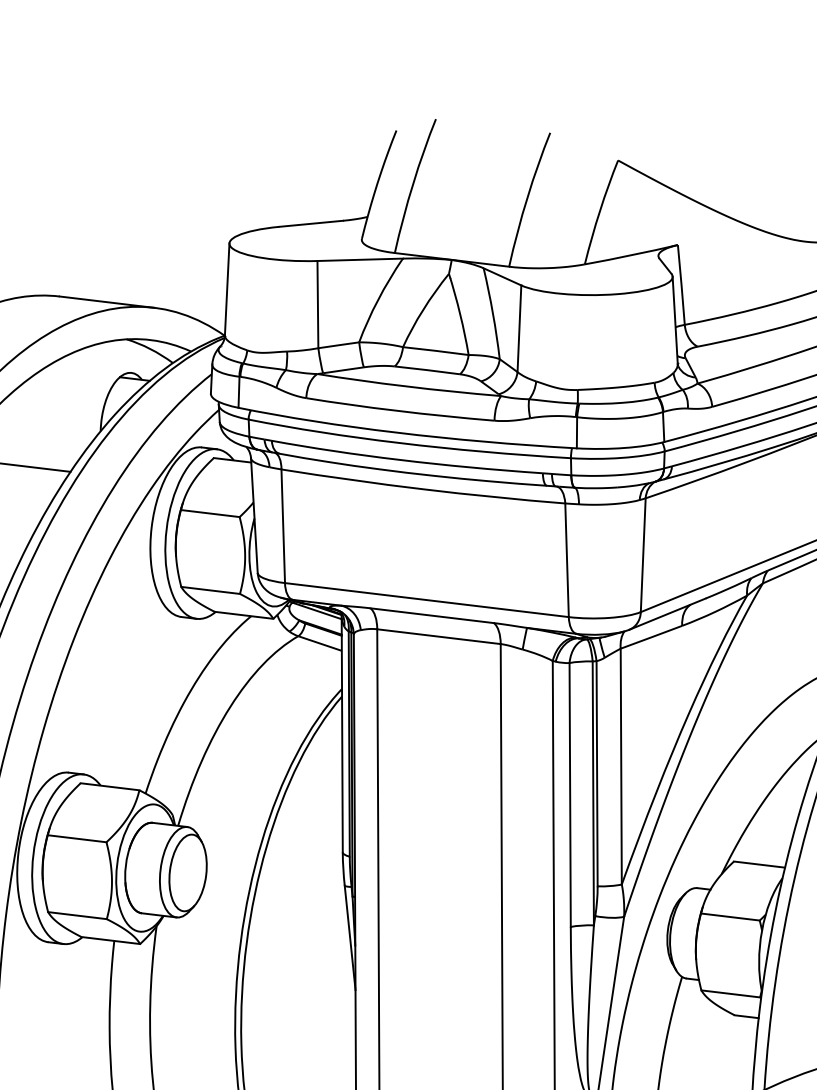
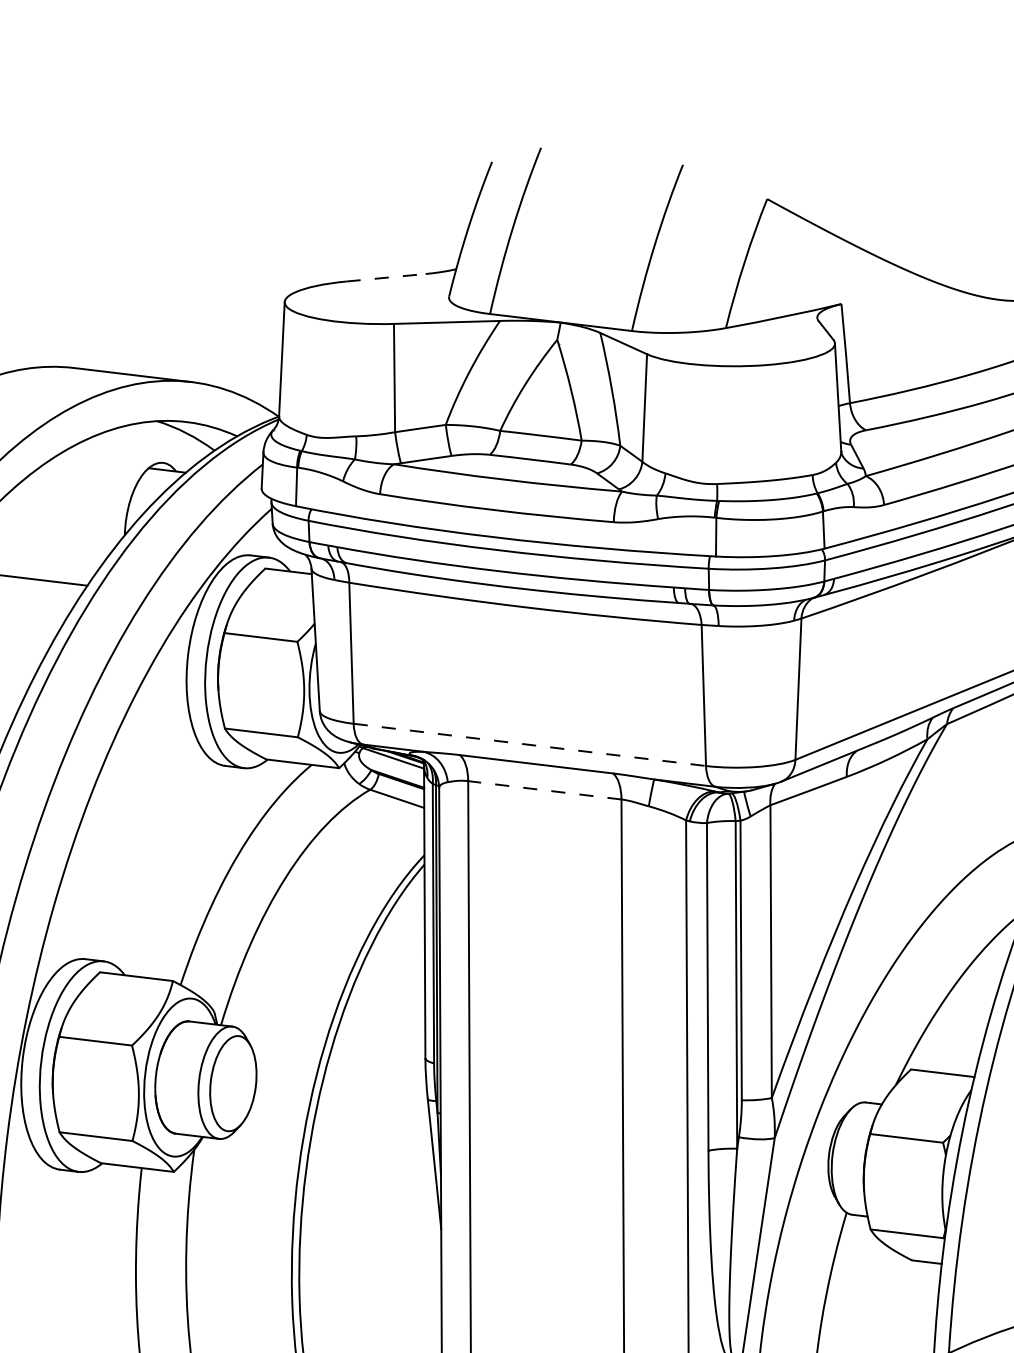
line: (311, 223) -> (386, 277), solid -> dashed
line: (426, 600) -> (529, 745), solid -> dashed
line: (438, 636) -> (544, 790), solid -> dashed

